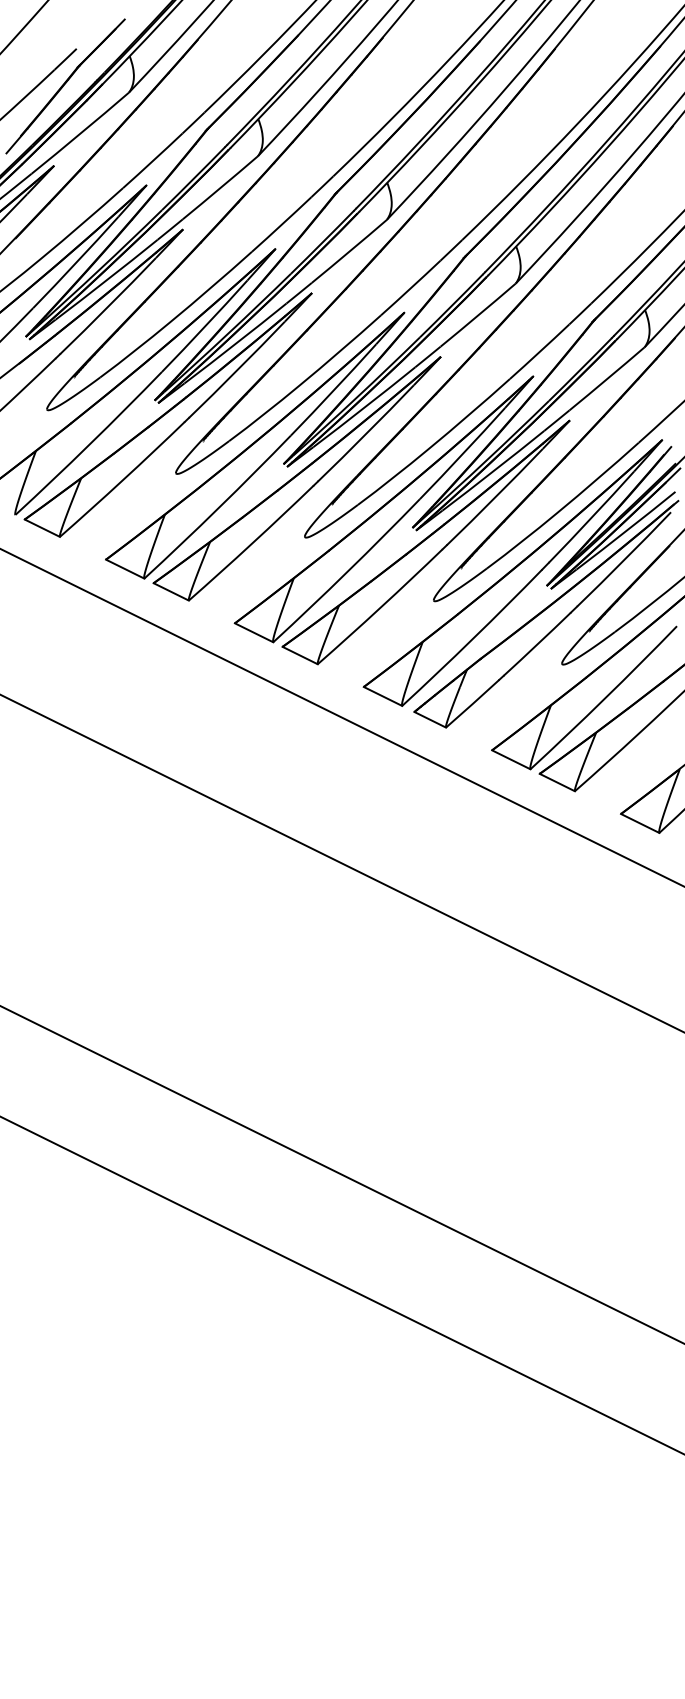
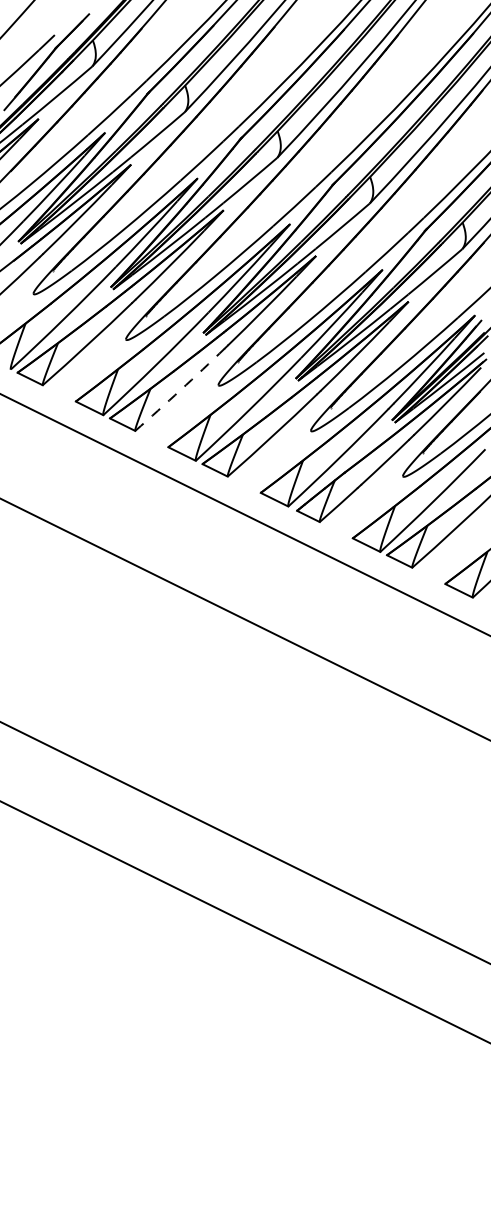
arc: (252, 543) -> (180, 389), solid -> dashed

